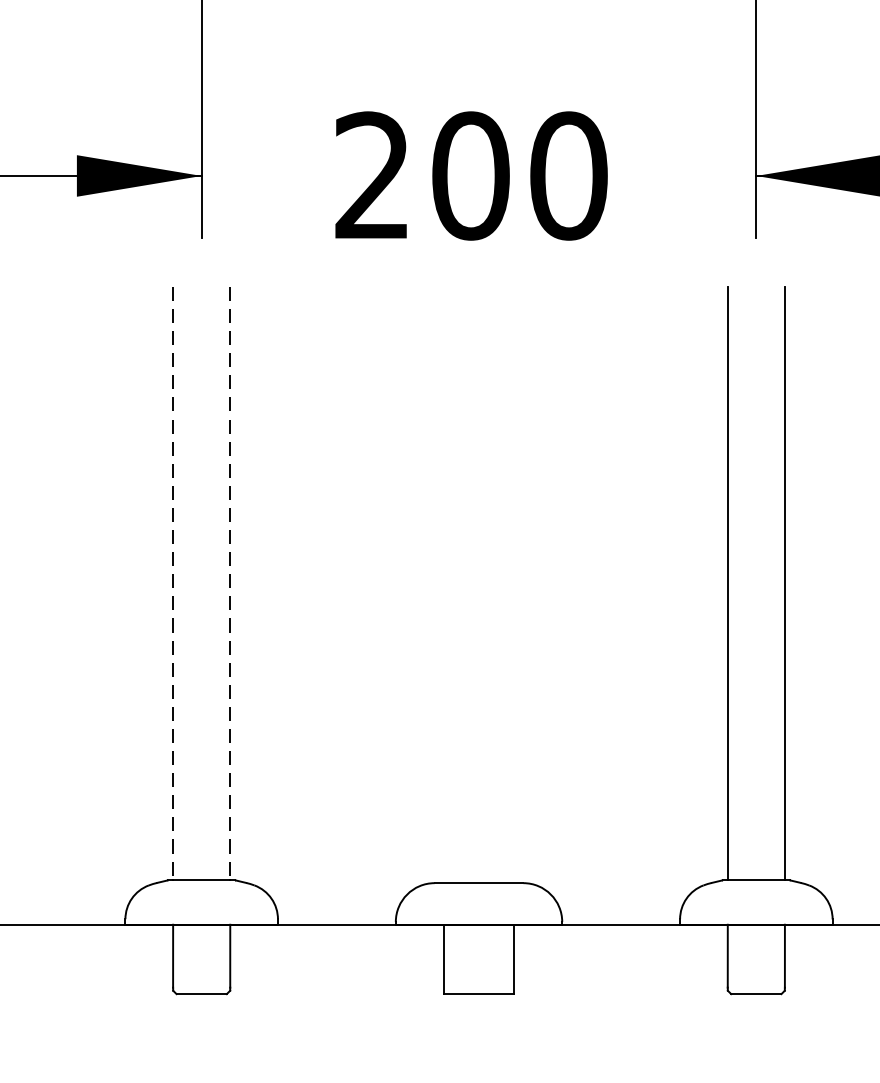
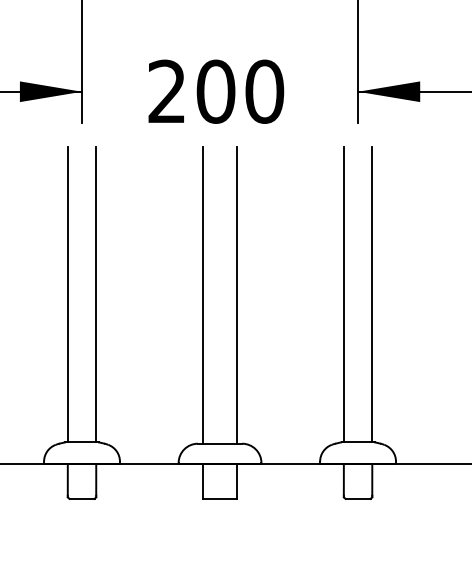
line: (172, 583) -> (67, 294), dashed -> solid
line: (230, 583) -> (96, 294), dashed -> solid
line: (443, 583) -> (202, 294), added
line: (514, 583) -> (237, 294), added

